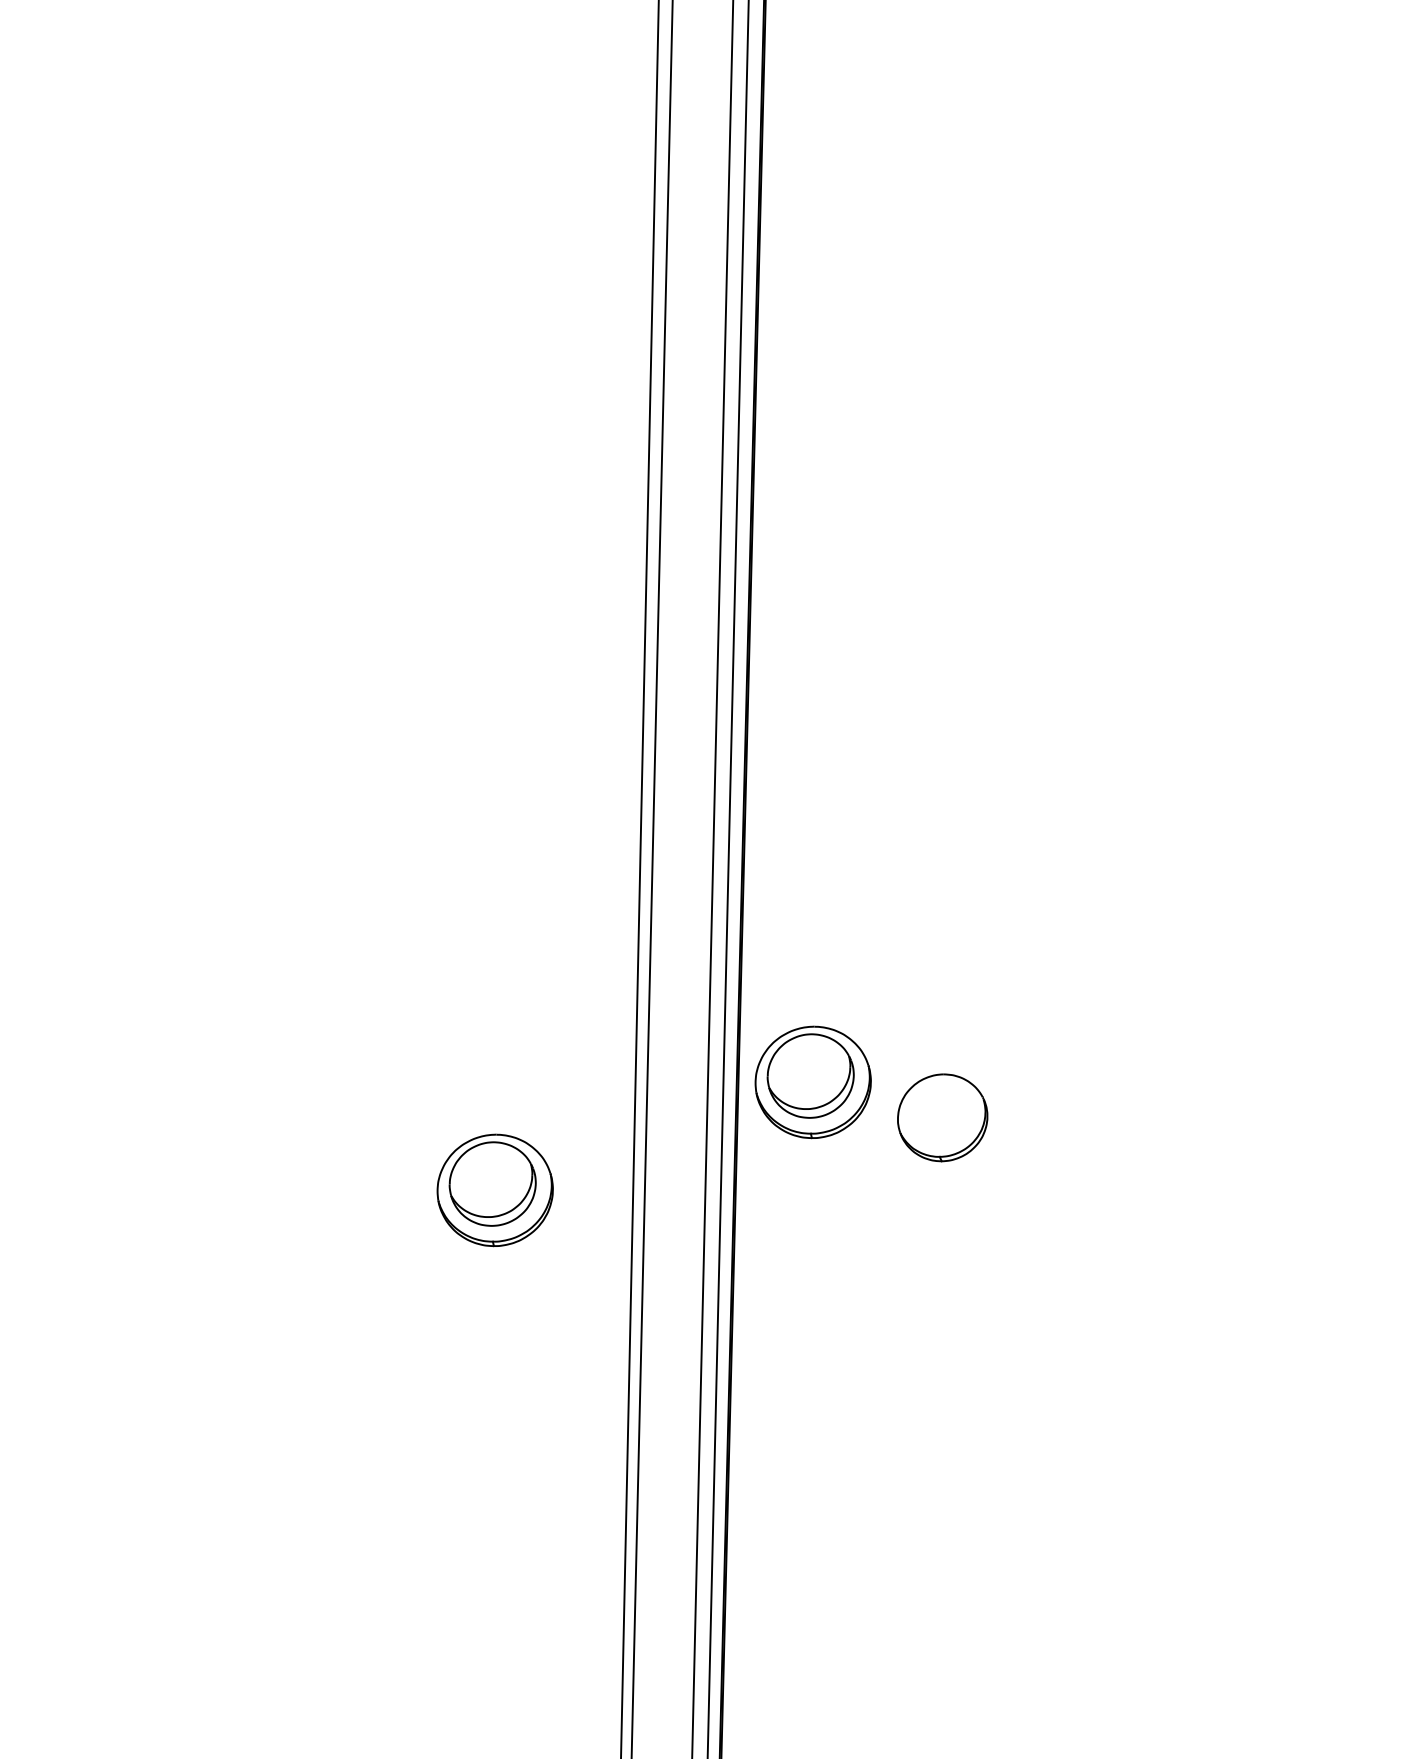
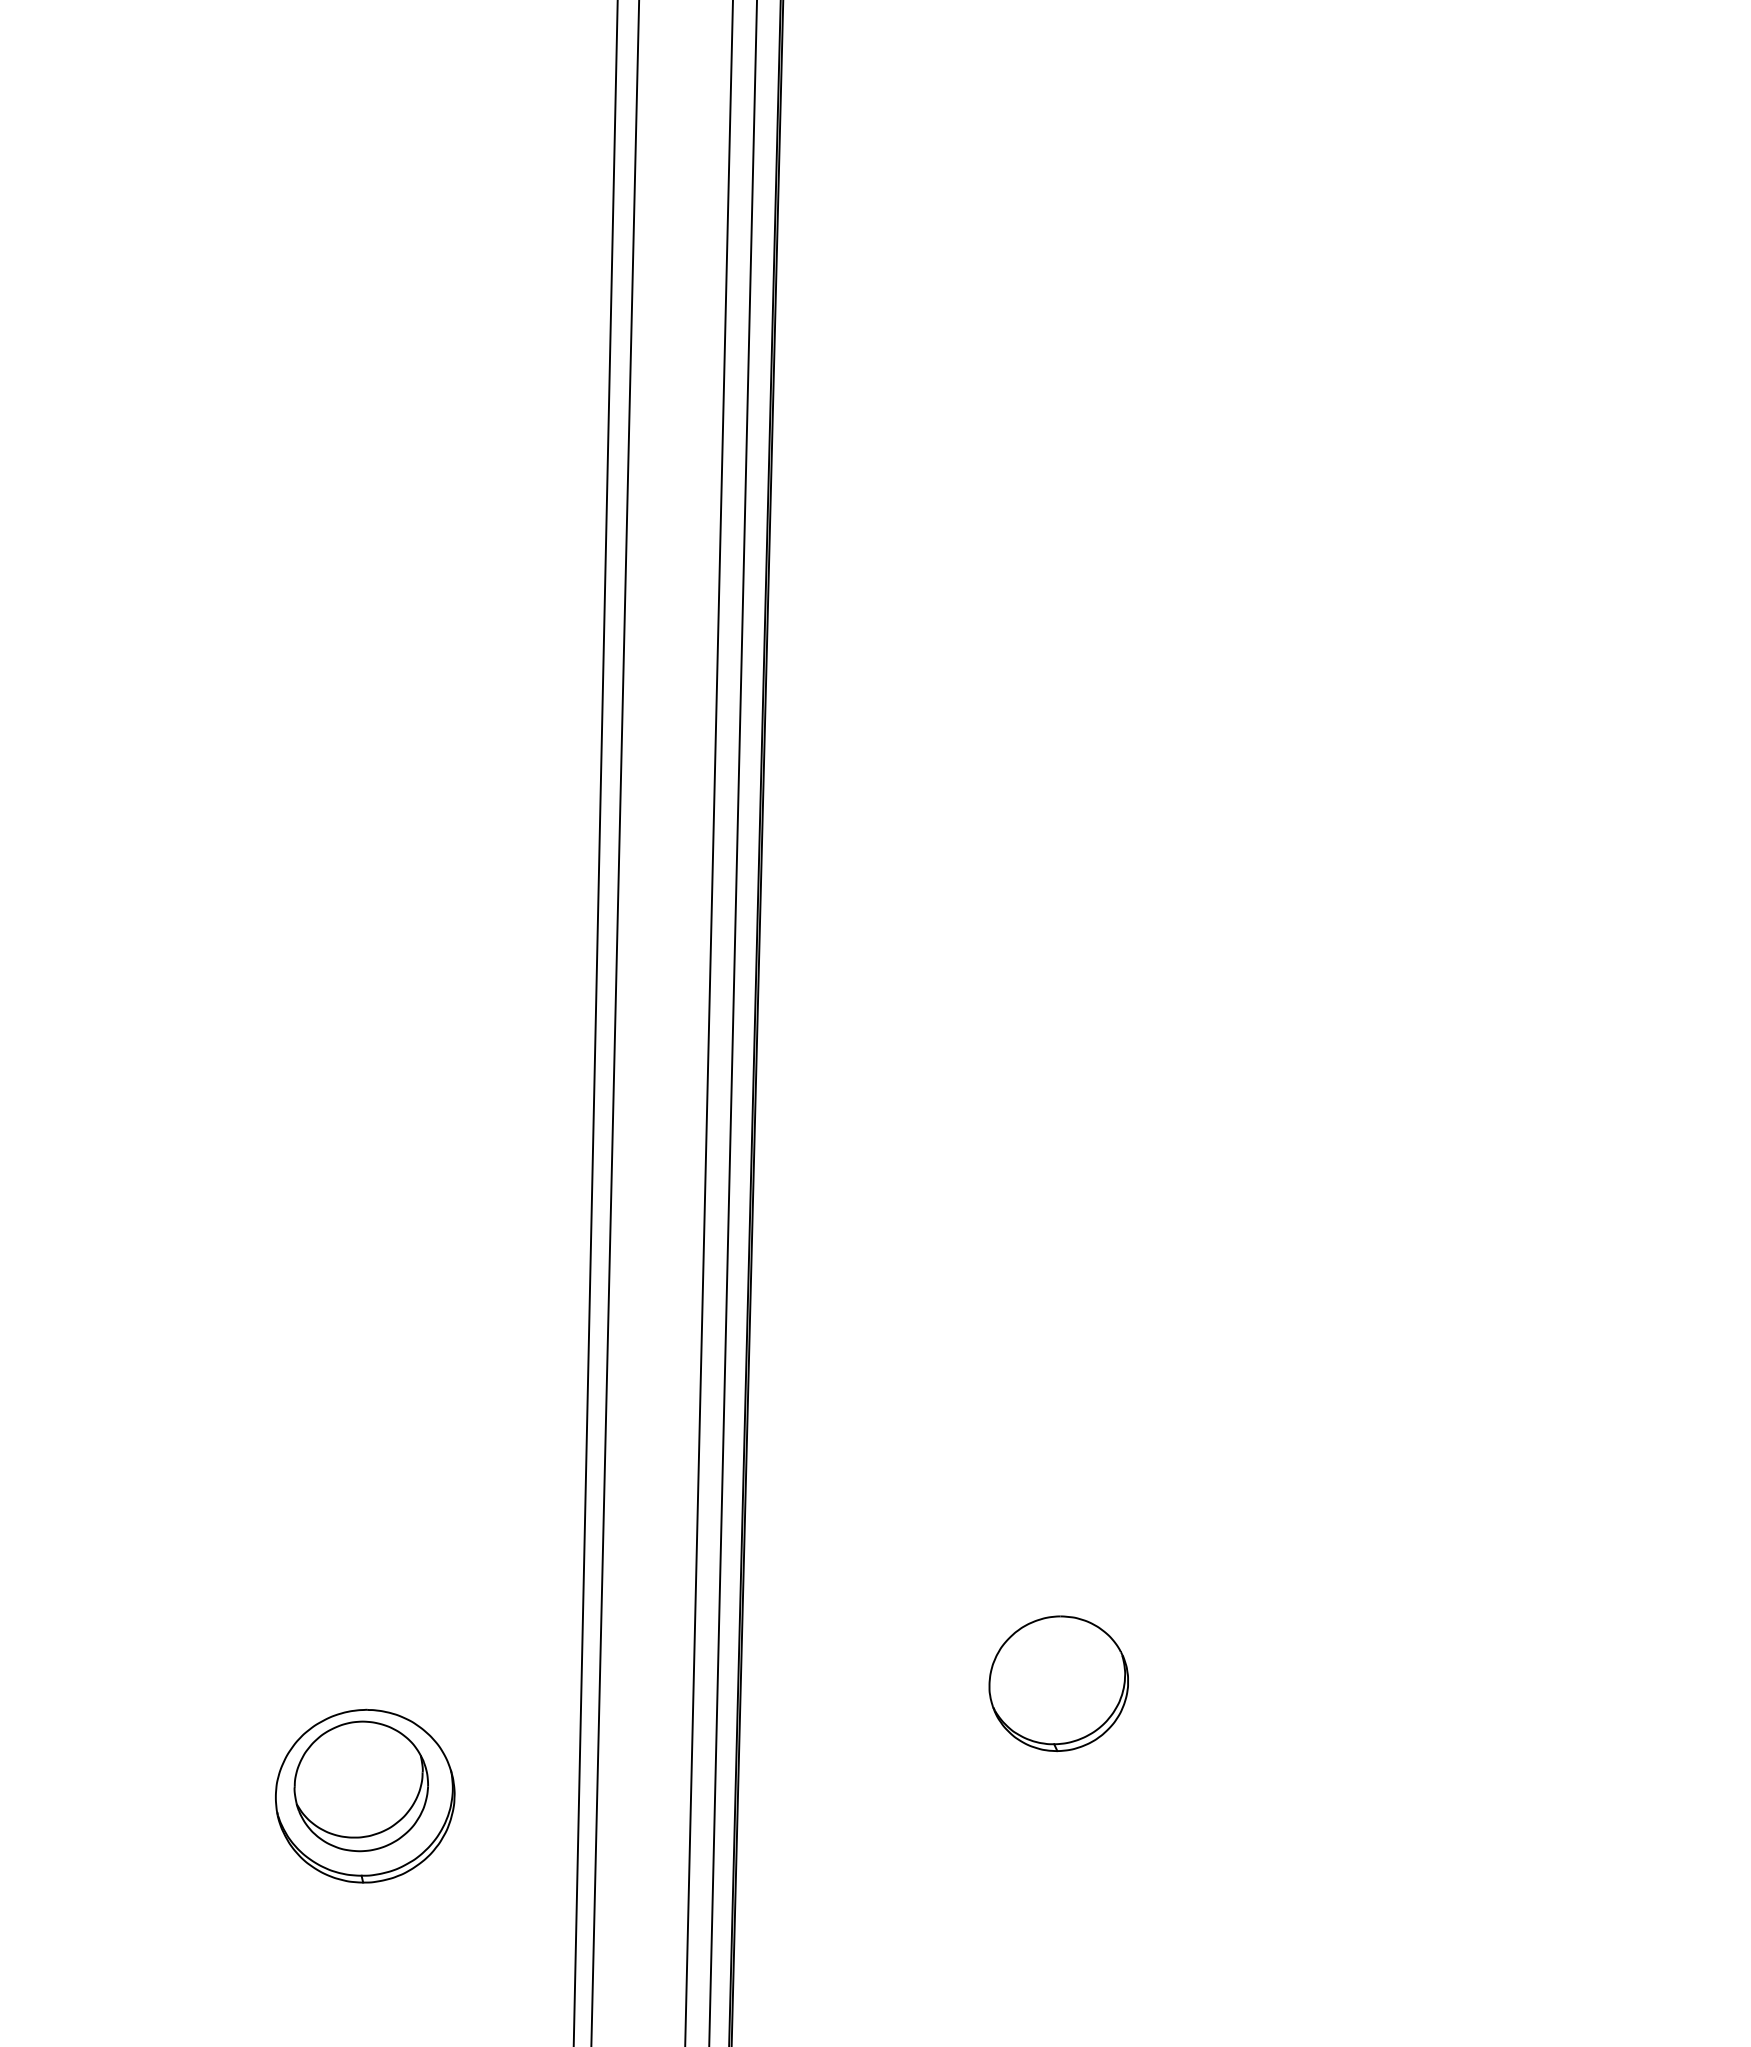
part: (812, 1082) -> (856, 1628), removed

